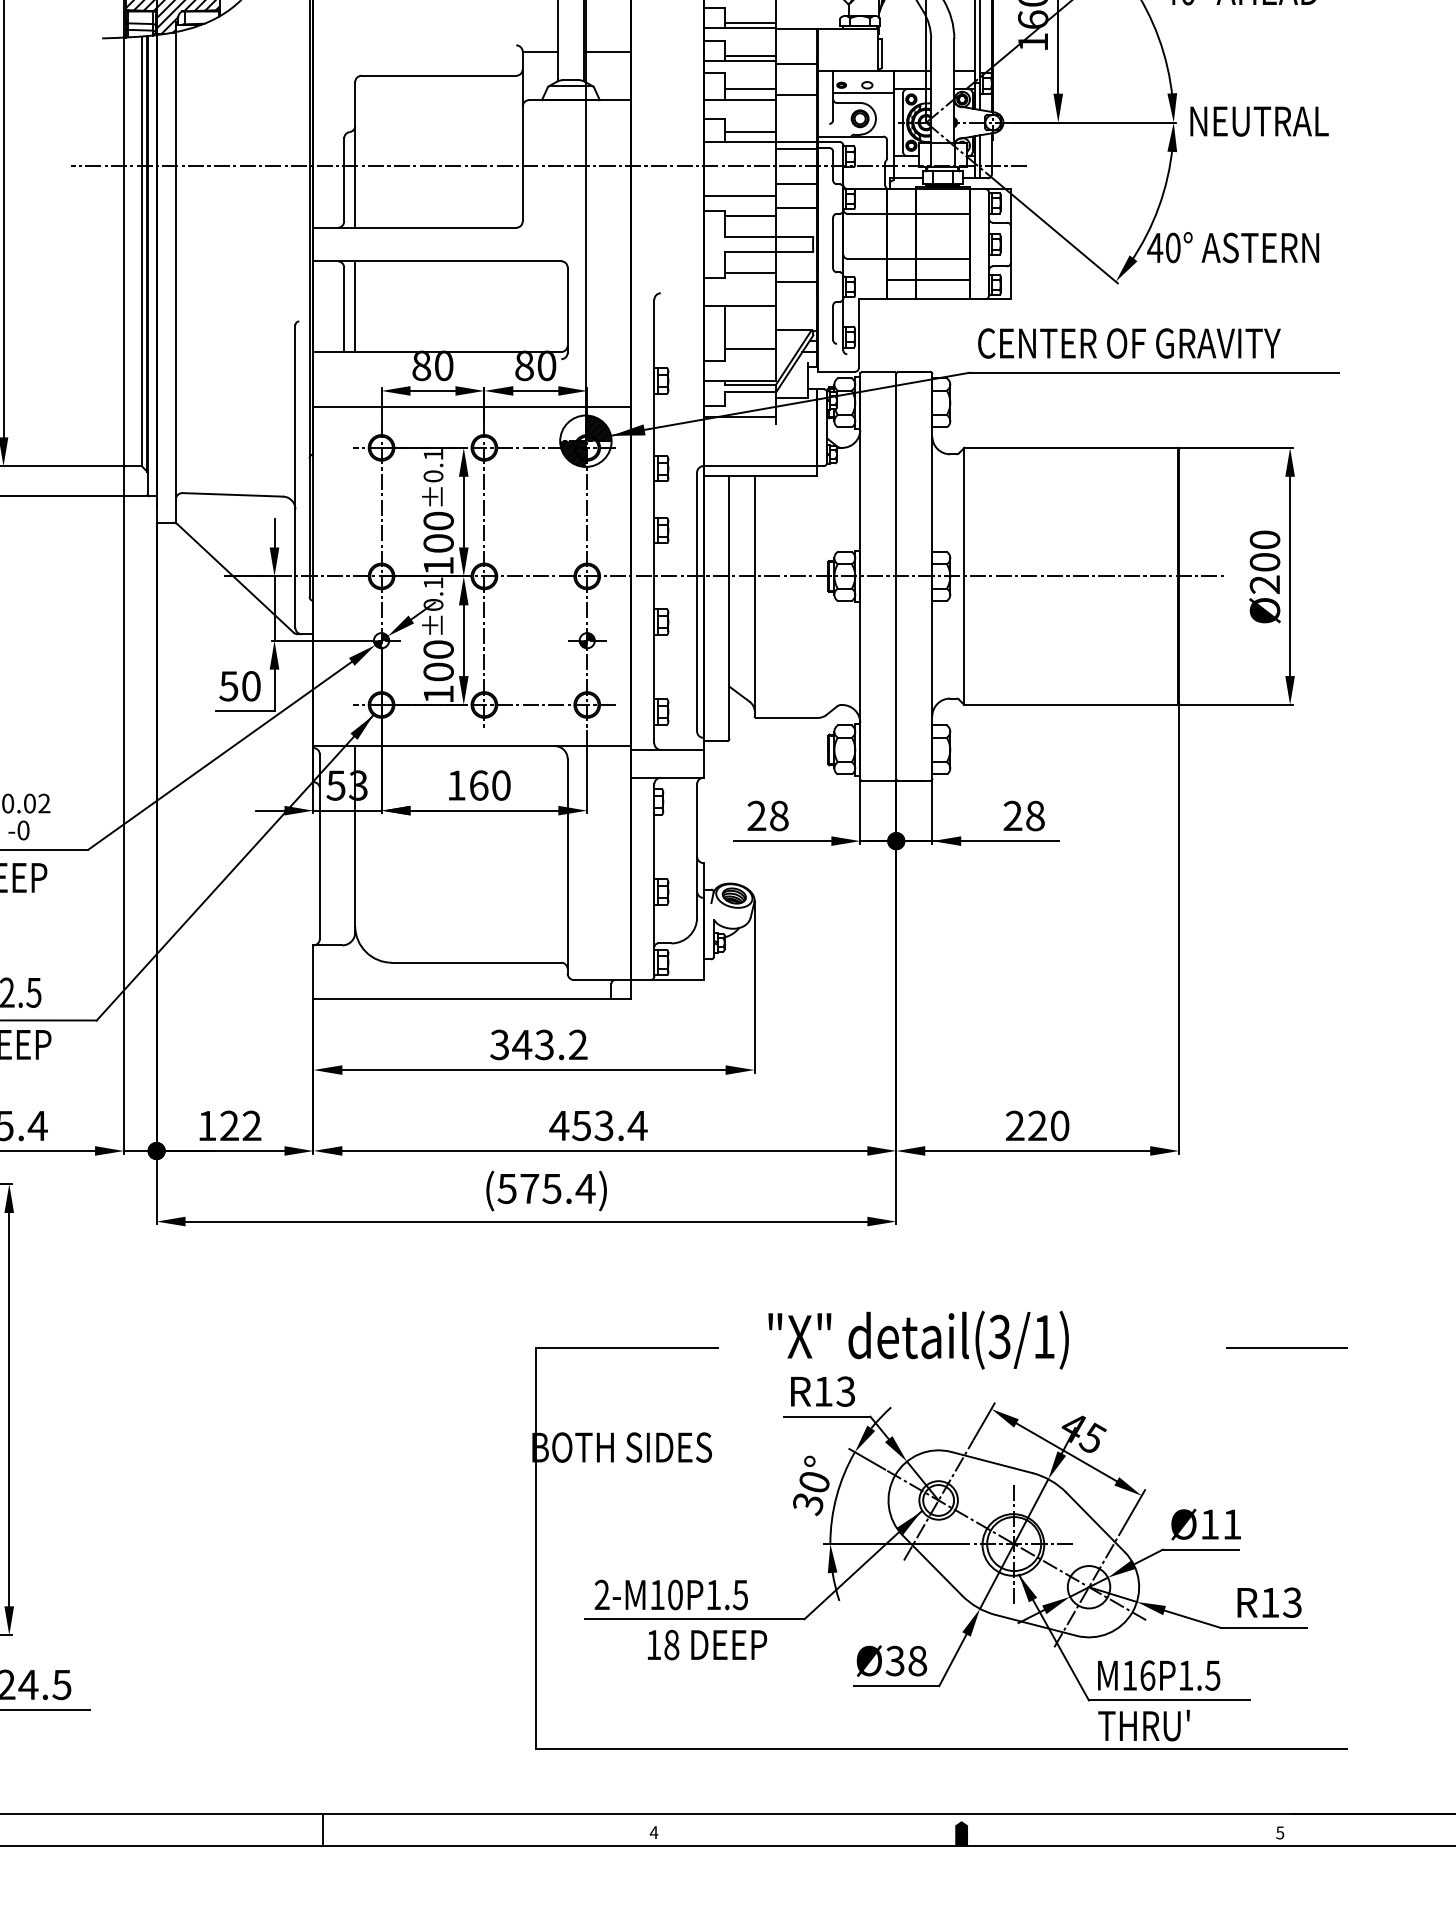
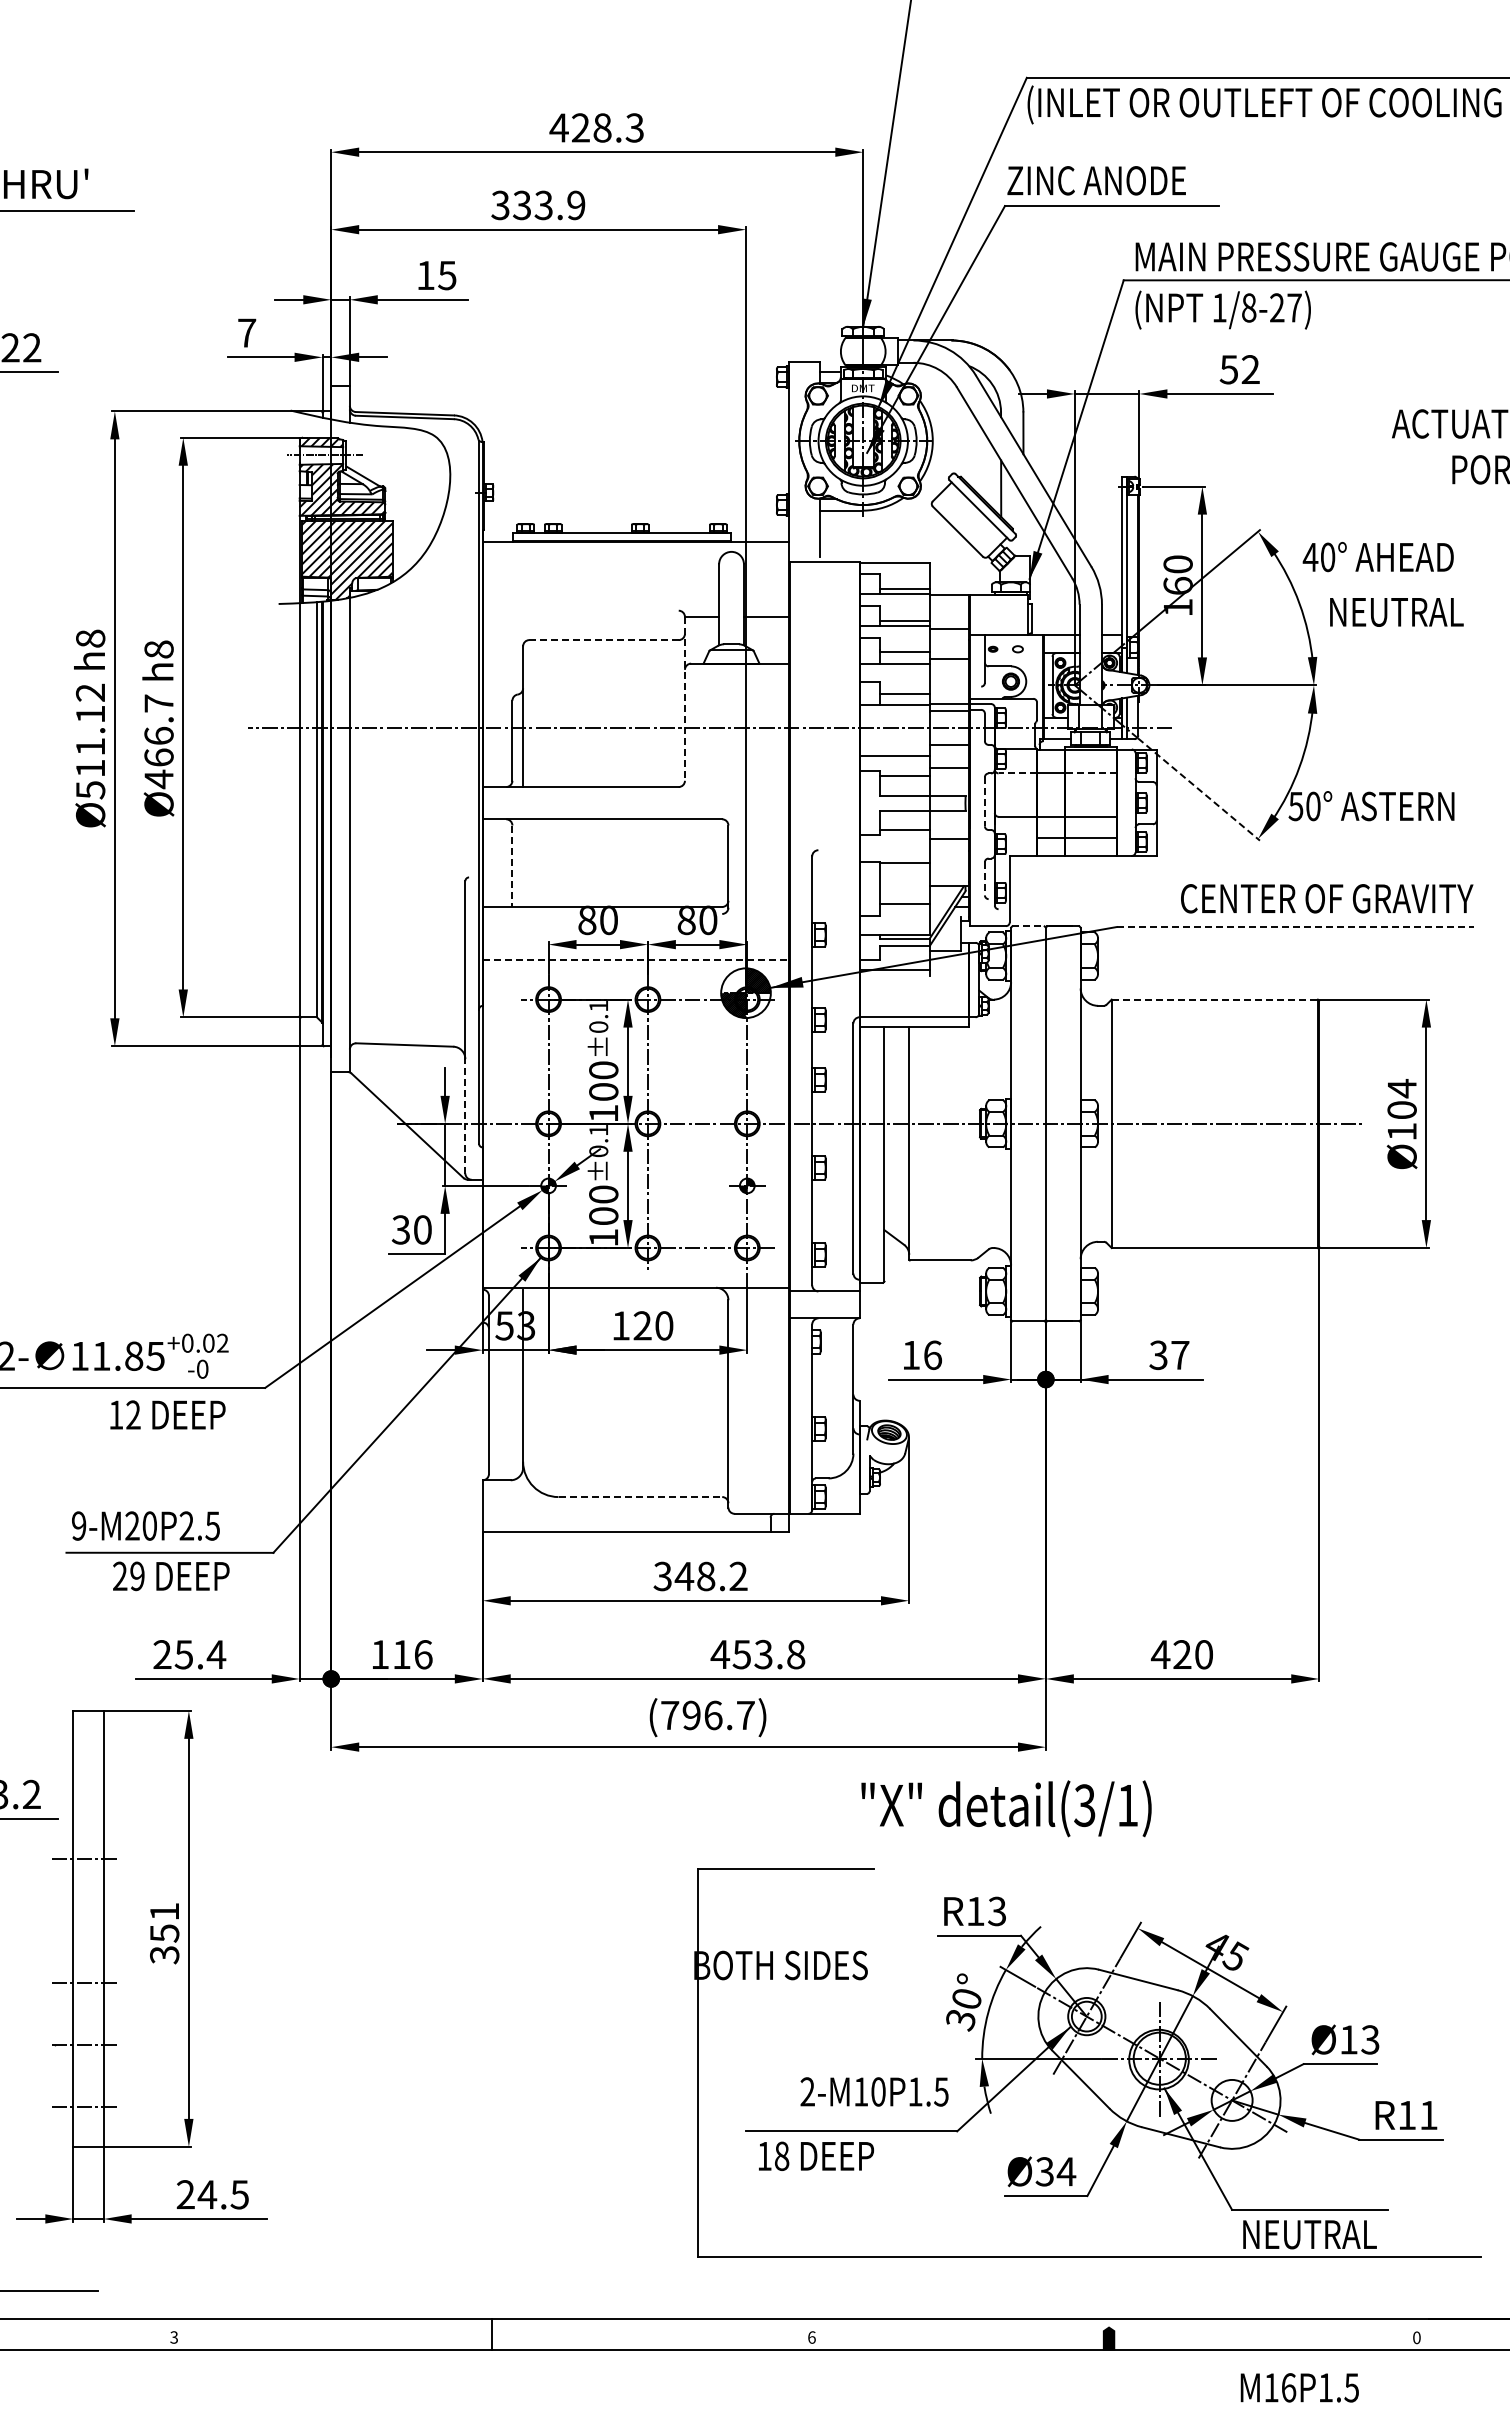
line: (439, 76) -> (604, 640), solid -> dashed
line: (862, 92) -> (1013, 656), removed
text: (1259, 121) -> (1396, 612), moved
line: (522, 136) -> (684, 698), solid -> dashed
line: (866, 213) -> (1017, 773), solid -> dashed
line: (942, 213) -> (1090, 773), solid -> dashed
line: (1054, 230) -> (1198, 789), solid -> dashed
line: (832, 242) -> (984, 801), solid -> dashed
text: (1154, 248) -> (1295, 806), 40° -> 50°
line: (355, 305) -> (523, 862), removed
line: (344, 310) -> (512, 866), solid -> dashed
line: (832, 322) -> (984, 878), solid -> dashed
text: (1129, 343) -> (1327, 898), moved
line: (878, 372) -> (1028, 926), solid -> dashed
line: (1154, 373) -> (1295, 927), solid -> dashed
line: (472, 406) -> (636, 959), solid -> dashed
line: (1071, 447) -> (1215, 999), solid -> dashed
text: (1264, 561) -> (1401, 1109), Ø200 -> Ø104
line: (295, 567) -> (465, 1115), solid -> dashed
text: (228, 685) -> (400, 1229), 50 -> 30
text: (478, 785) -> (642, 1325), 160 -> 120
text: (768, 815) -> (922, 1354), 28 -> 16
text: (1024, 816) -> (1169, 1355), 28 -> 37
line: (476, 963) -> (640, 1497), solid -> dashed
text: (543, 1044) -> (705, 1576), 343.2 -> 348.2
text: (240, 1125) -> (412, 1654), 122 -> 116
text: (637, 1125) -> (795, 1654), 453.4 -> 453.8
text: (1014, 1125) -> (1160, 1654), 220 -> 420
text: (546, 1188) -> (707, 1715), (575.4) -> (796.7)
text: (918, 1339) -> (1006, 1808), moved
line: (1286, 1348) -> (1422, 1869), removed
text: (1232, 1524) -> (1370, 2039), Ø11 -> Ø13
text: (671, 1594) -> (874, 2091), moved
text: (1292, 1602) -> (1428, 2115), R13 -> R11
text: (707, 1644) -> (816, 2155), moved
text: (917, 1660) -> (1066, 2171), Ø38 -> Ø34
text: (1158, 1675) -> (1299, 2387), moved
text: (1168, 1724) -> (1308, 2233), THRU' -> NEUTRAL
text: (653, 1832) -> (811, 2337), 4 -> 6
text: (1279, 1832) -> (1416, 2337), 5 -> 0

